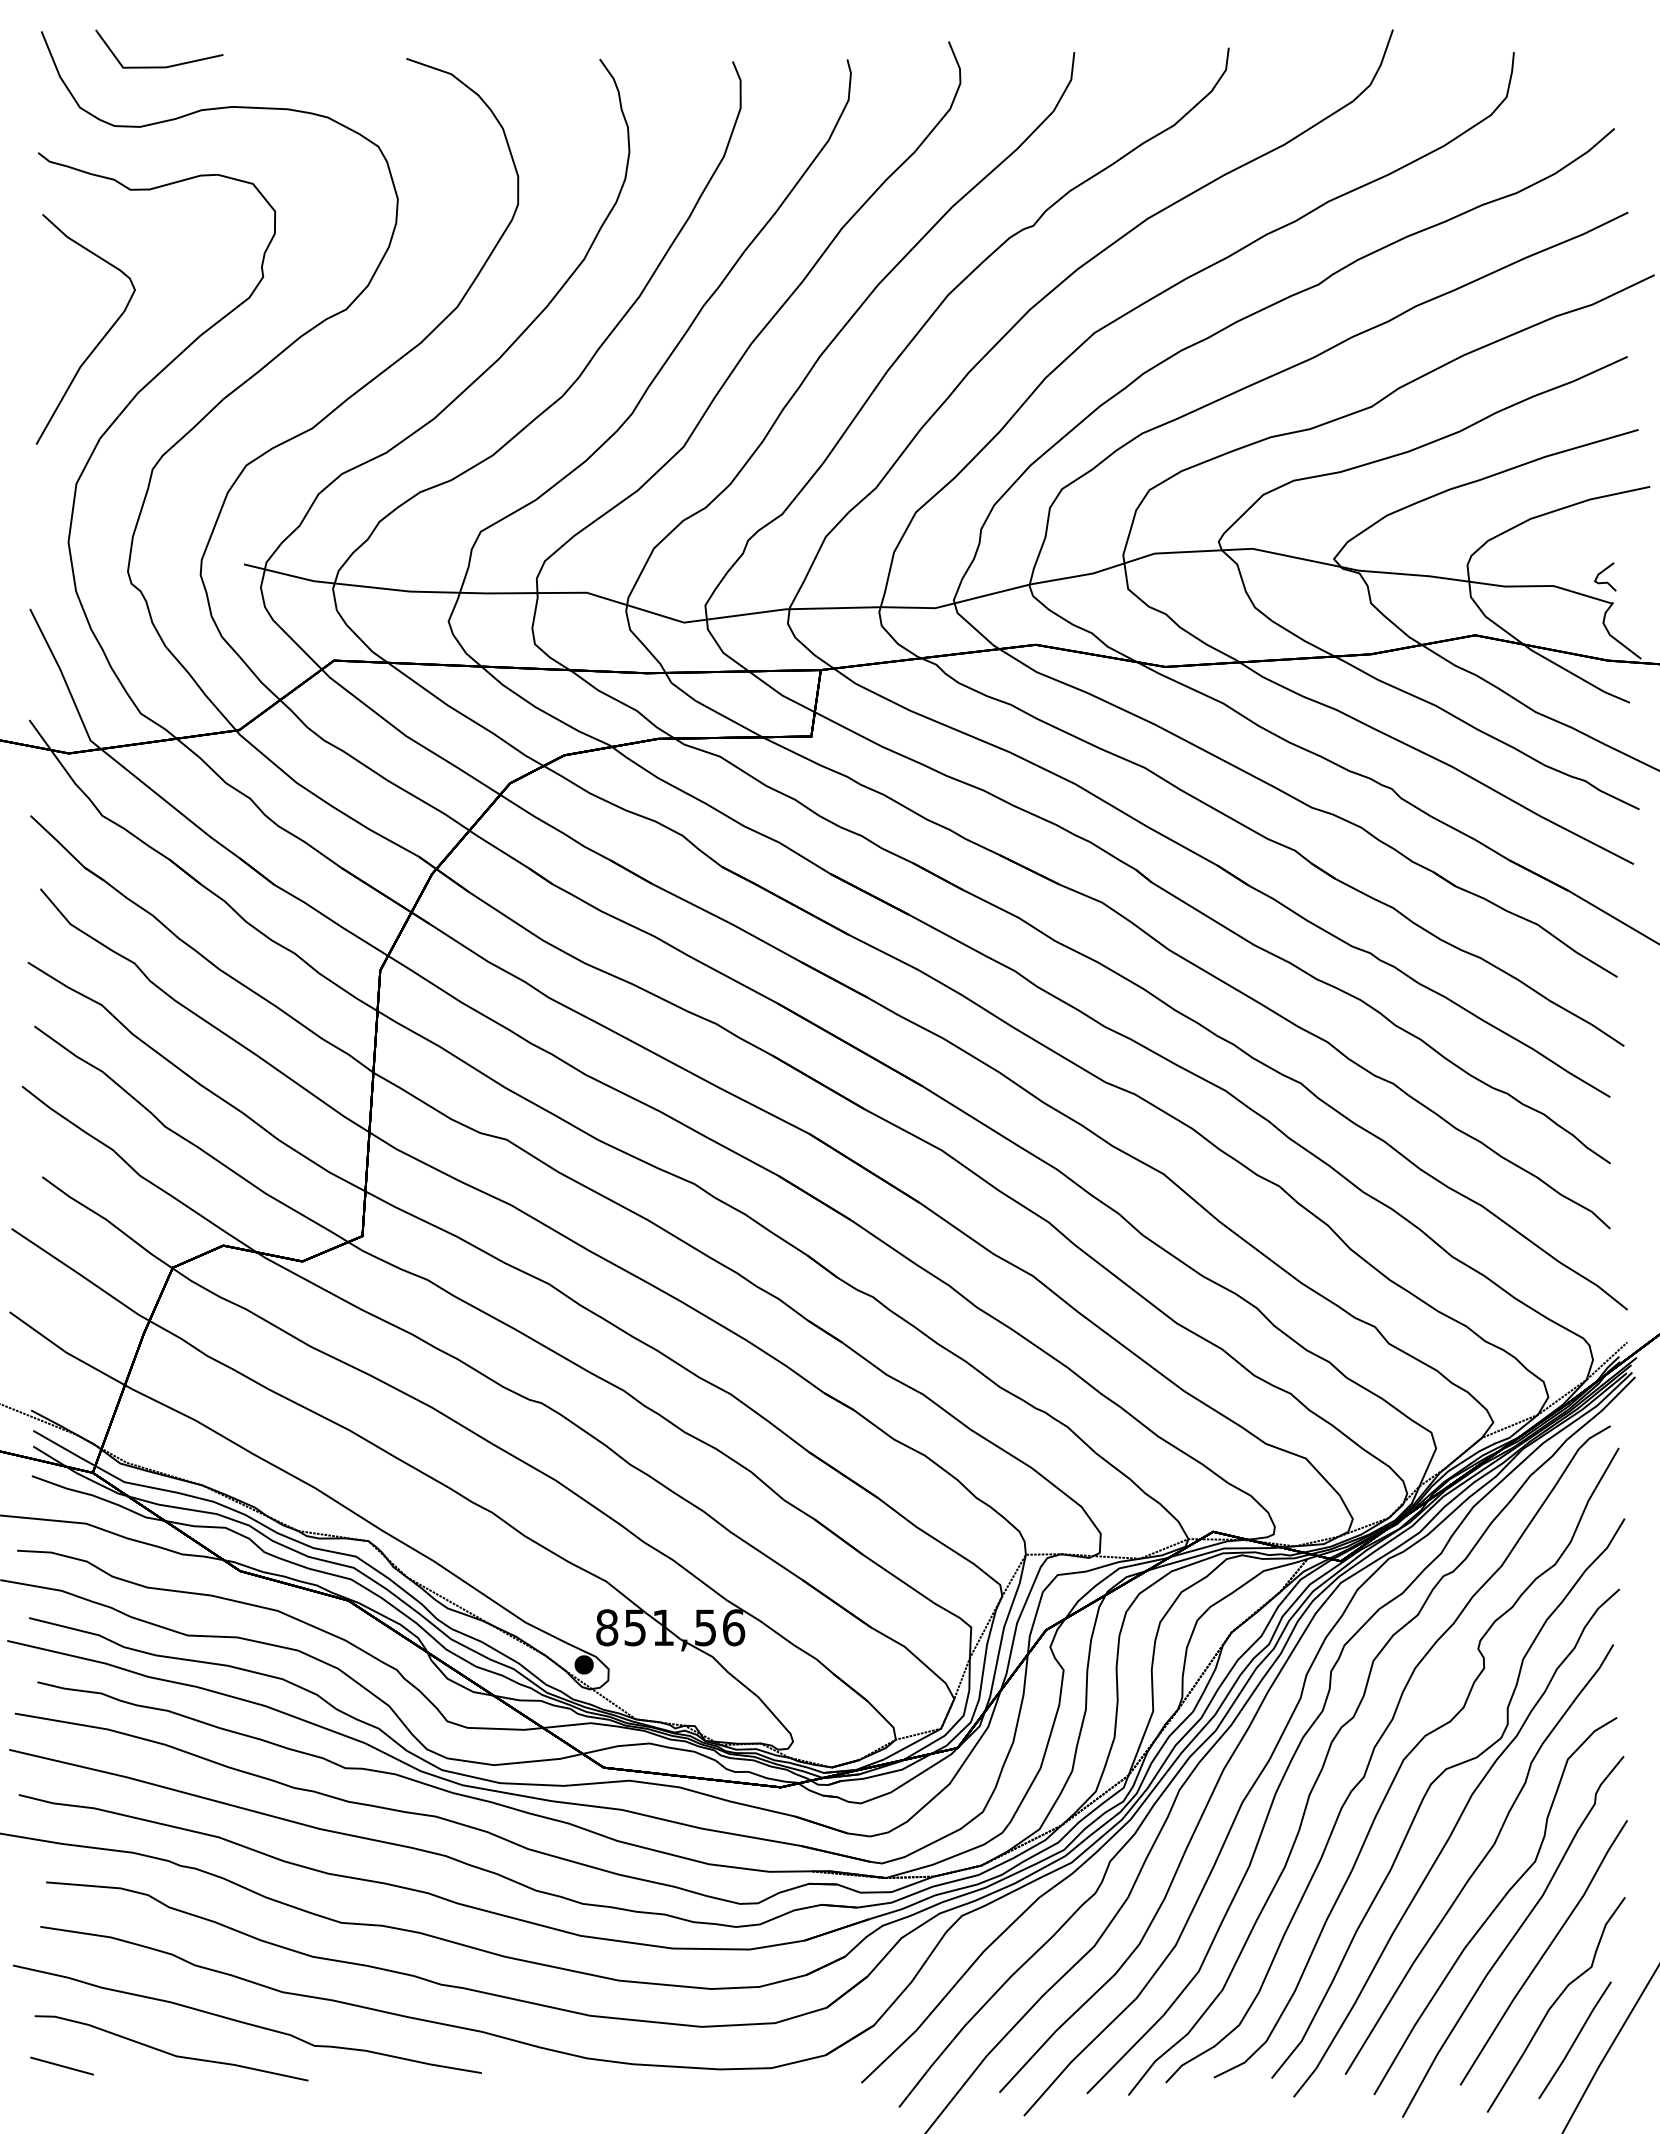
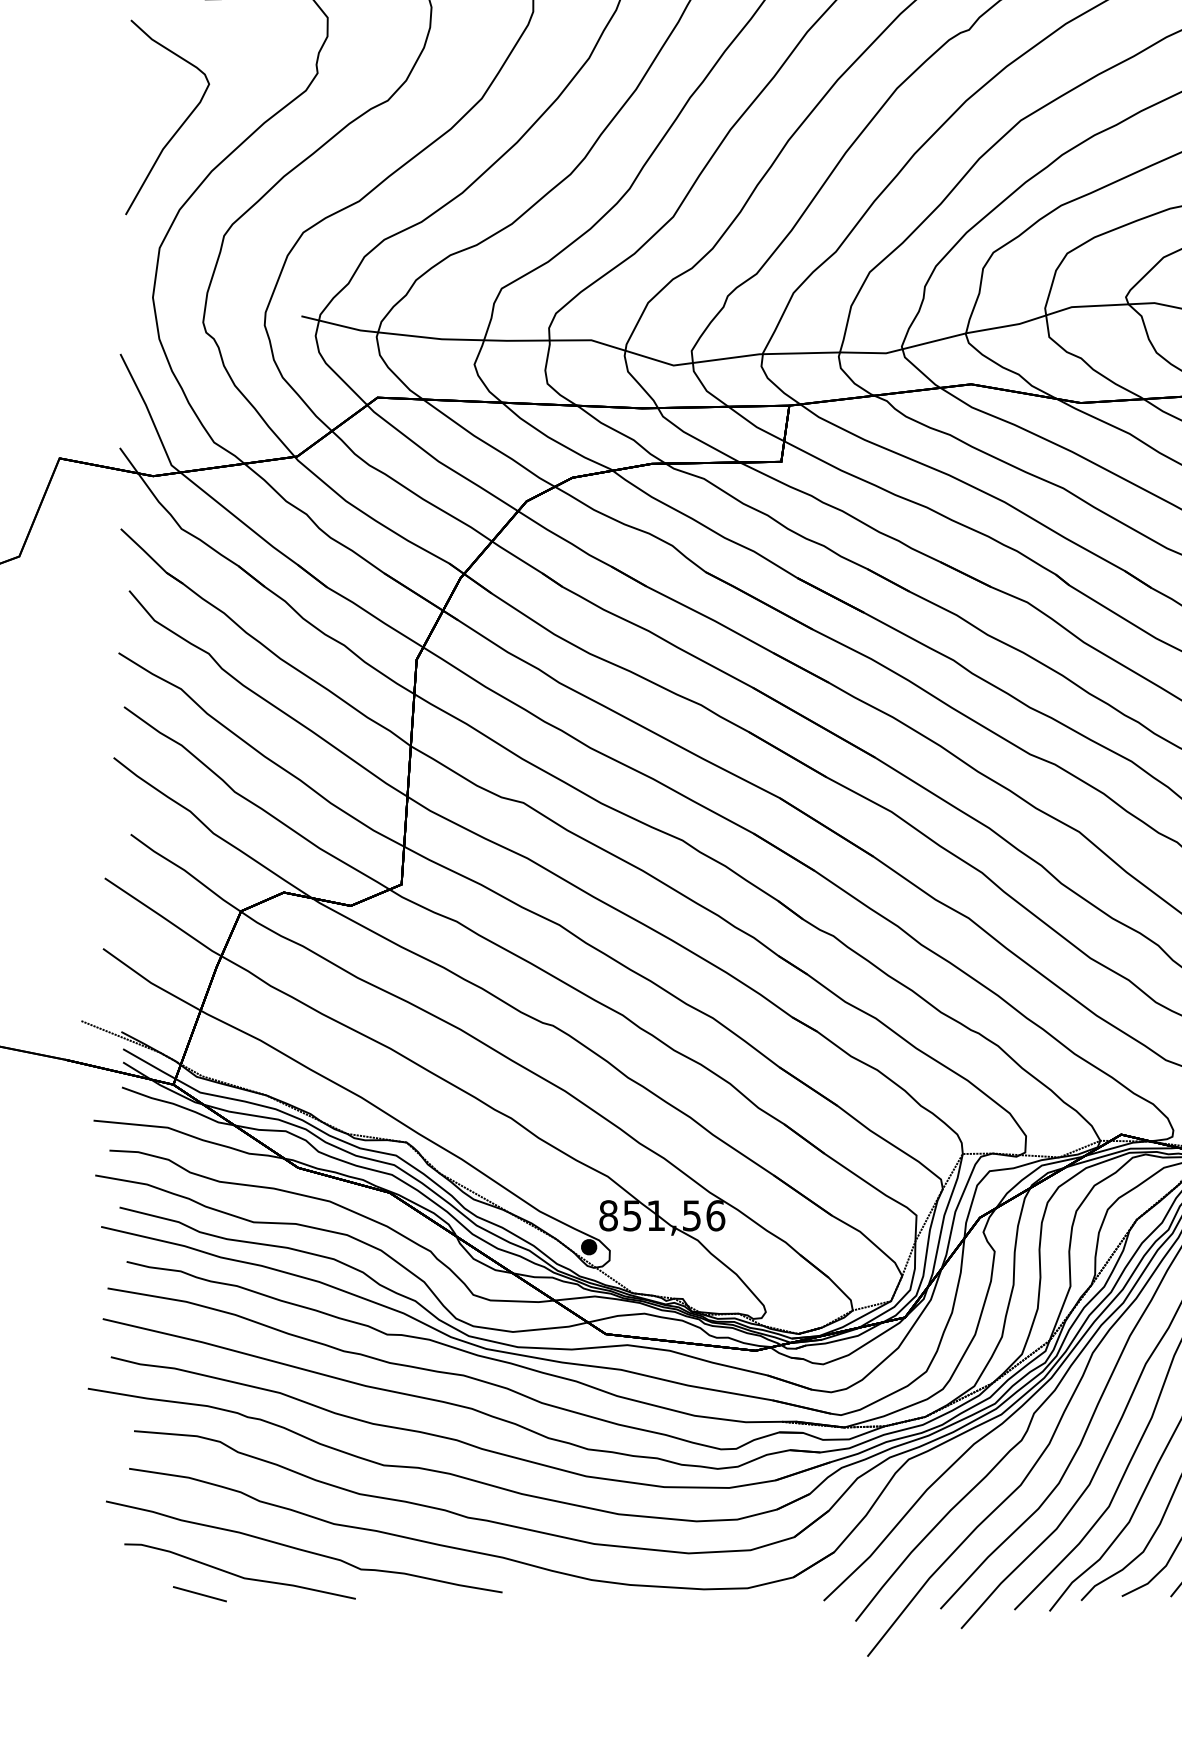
line: (61, 2065) -> (199, 1593), moved

